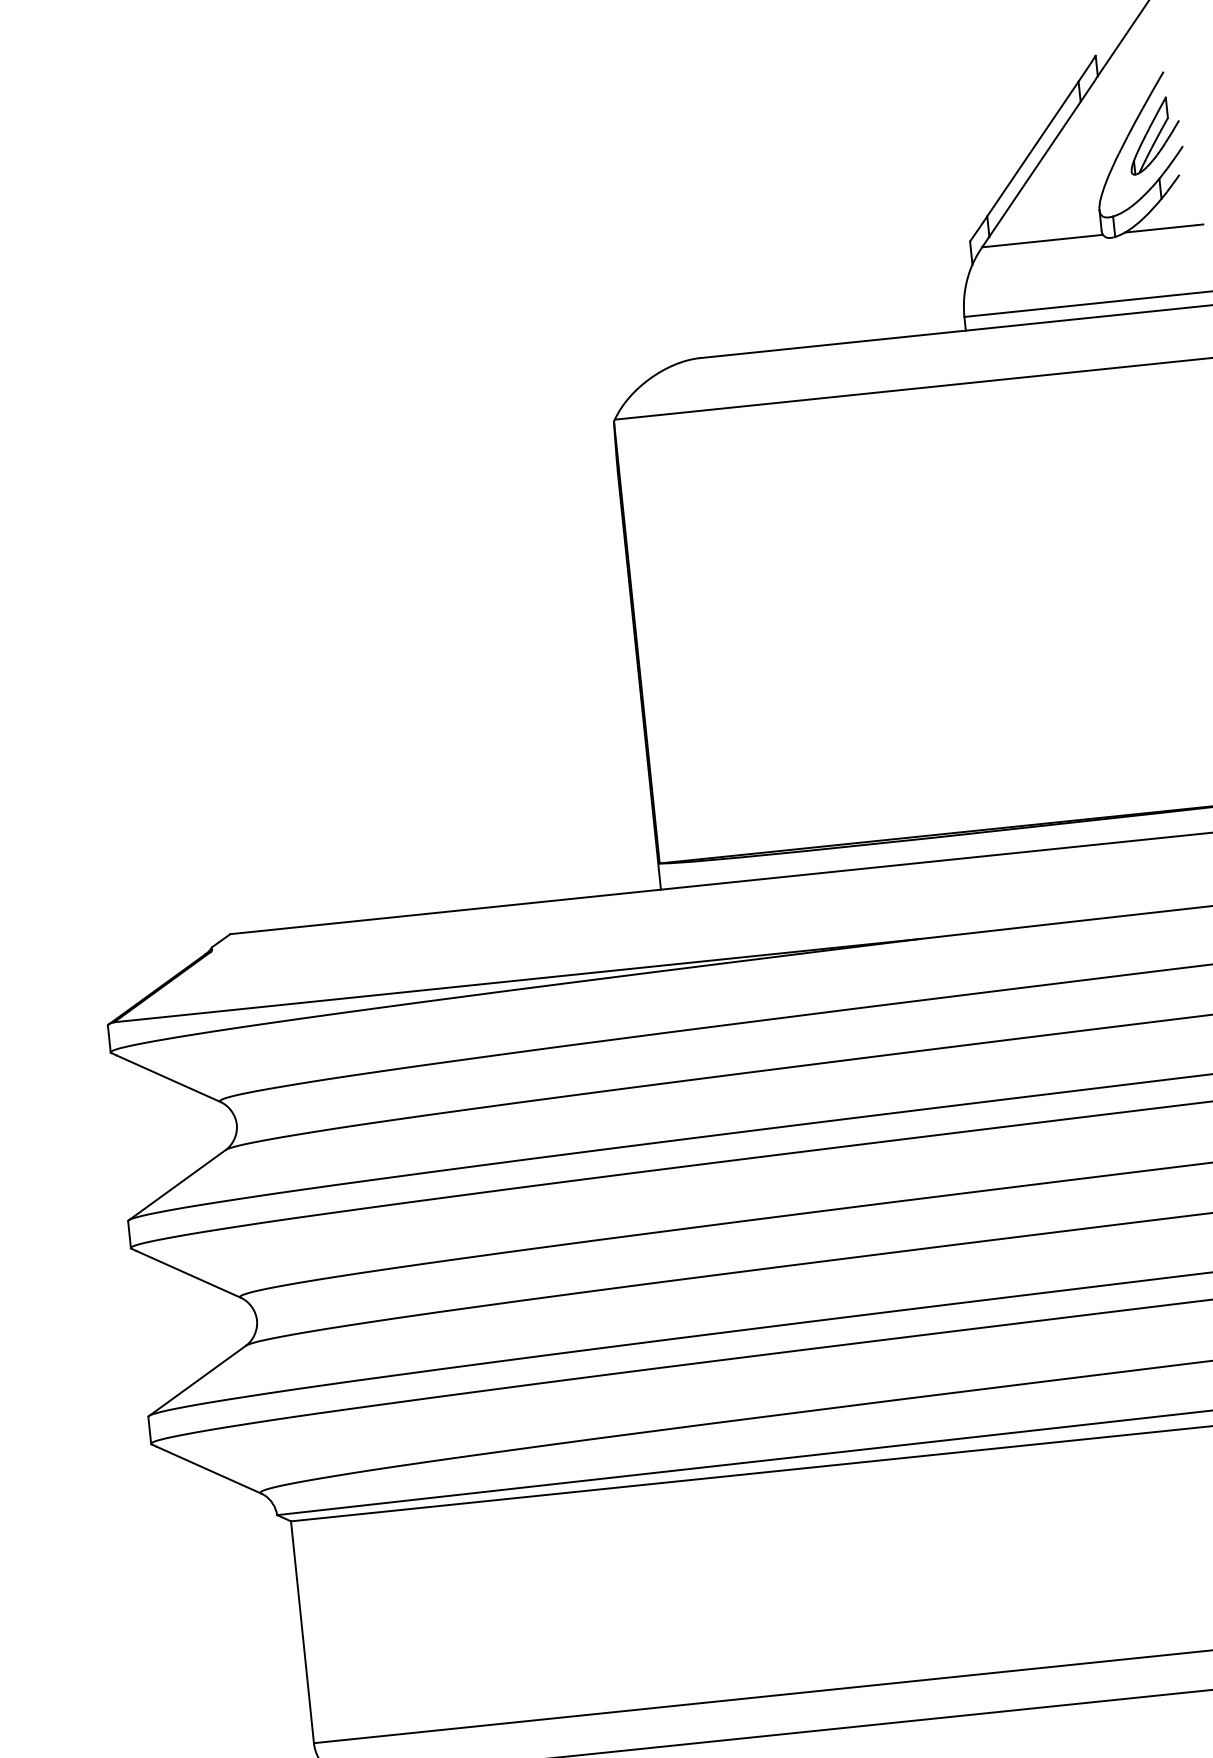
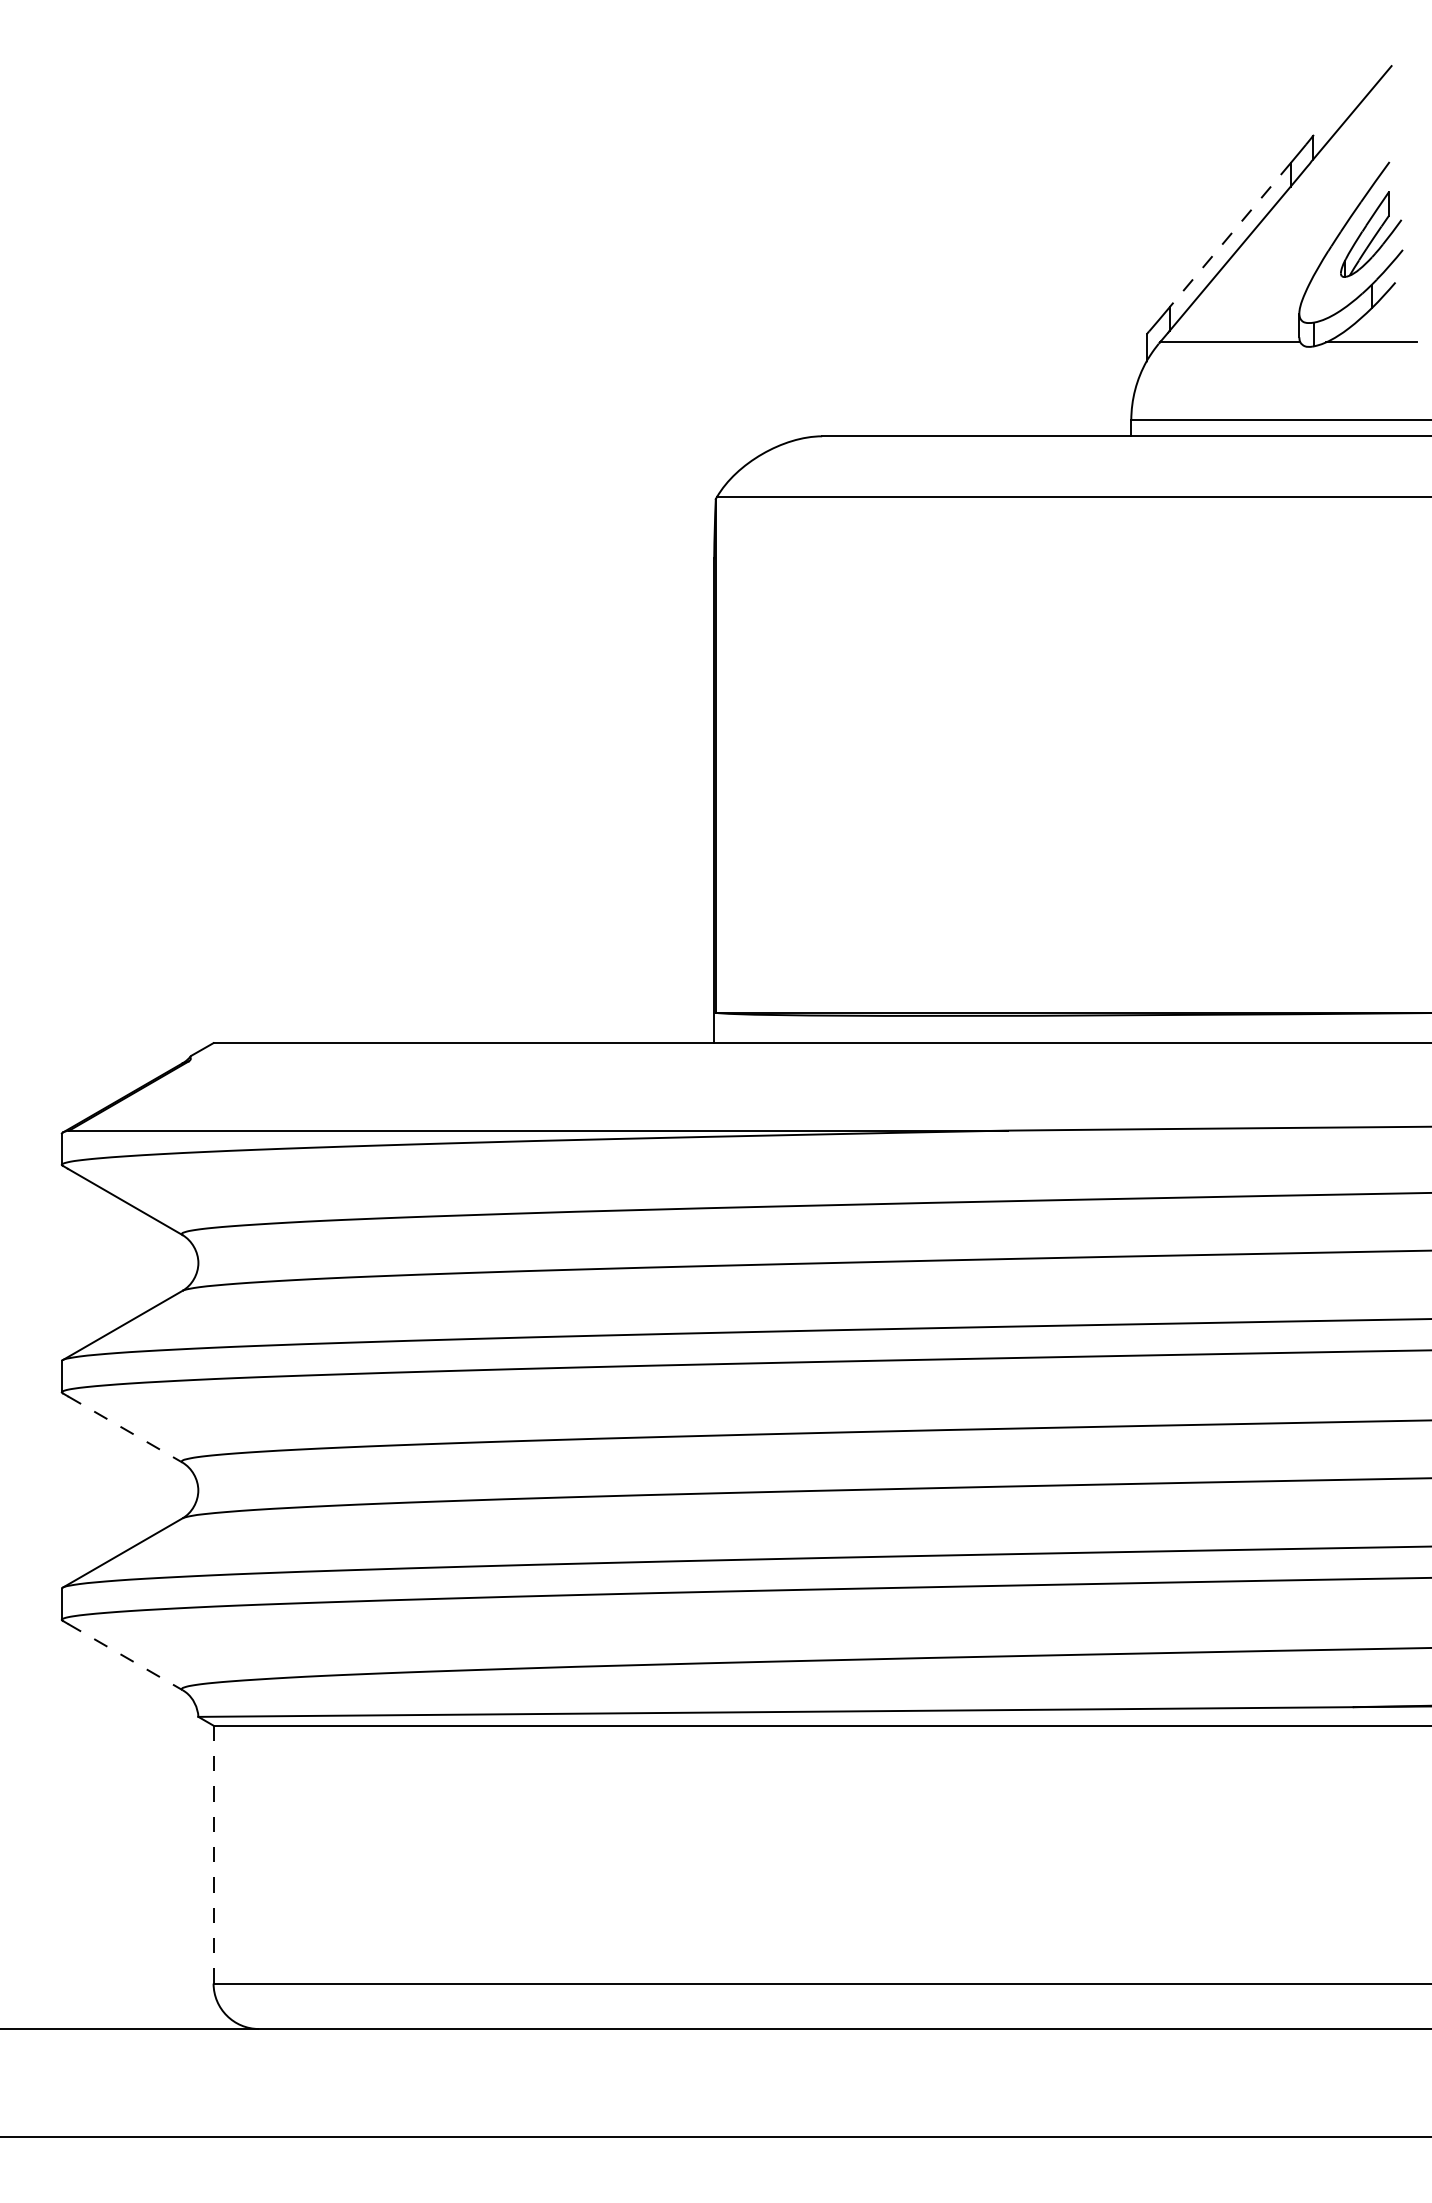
line: (1032, 149) -> (1229, 235), solid -> dashed
line: (188, 1274) -> (125, 1429), solid -> dashed
line: (209, 1470) -> (125, 1657), solid -> dashed
line: (302, 1632) -> (213, 1854), solid -> dashed

